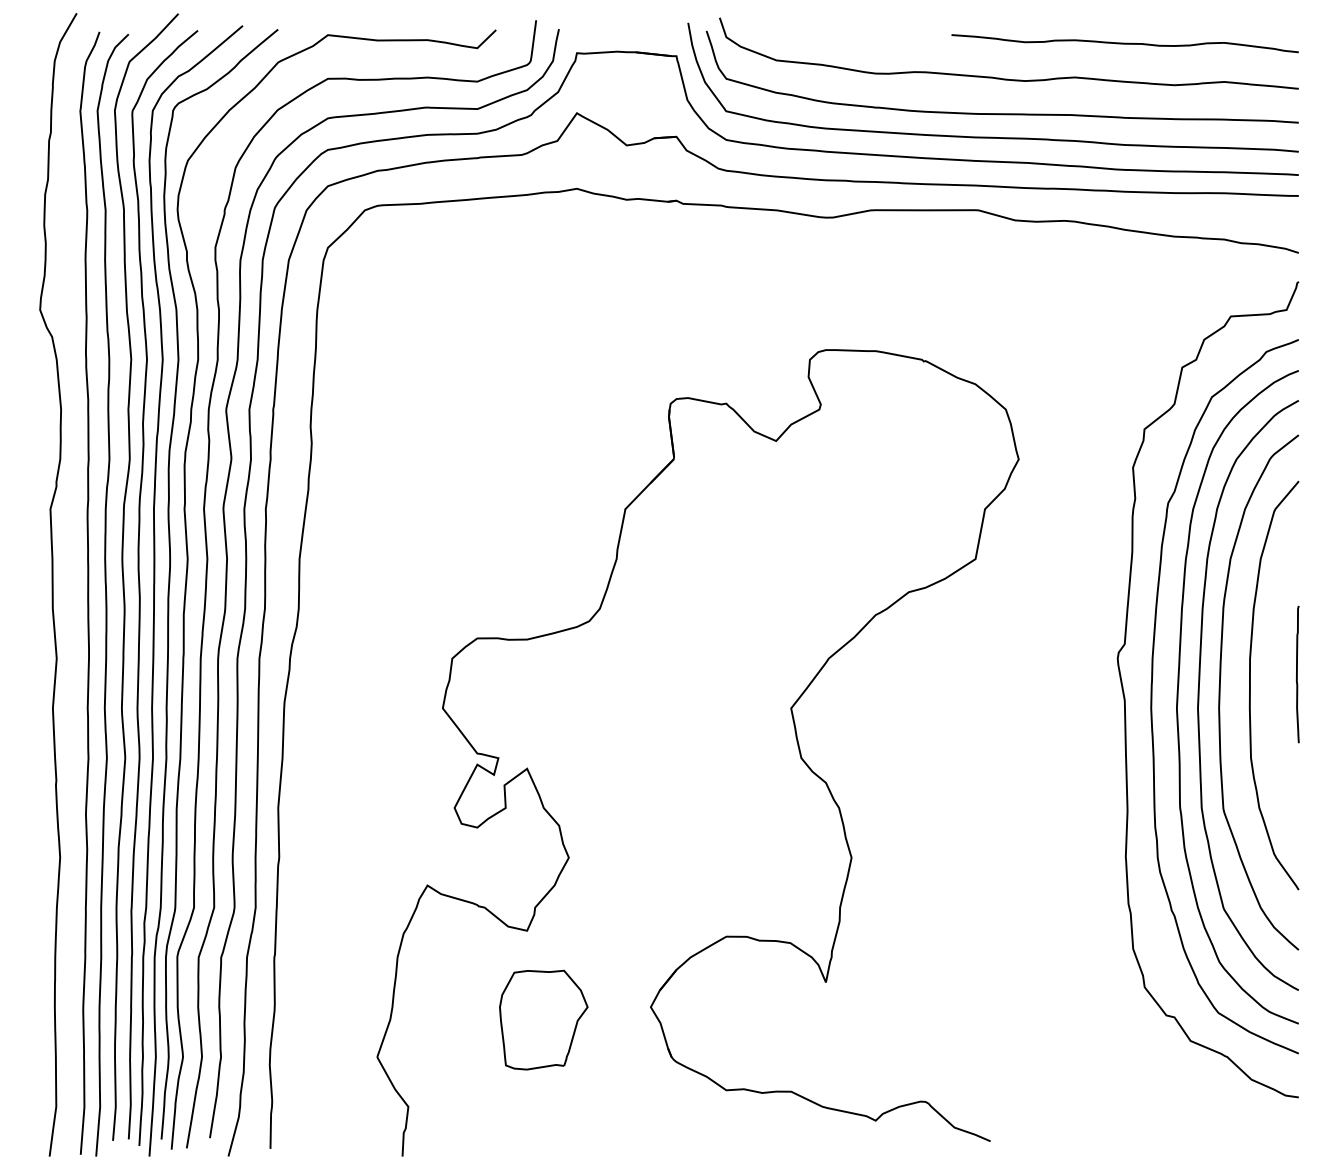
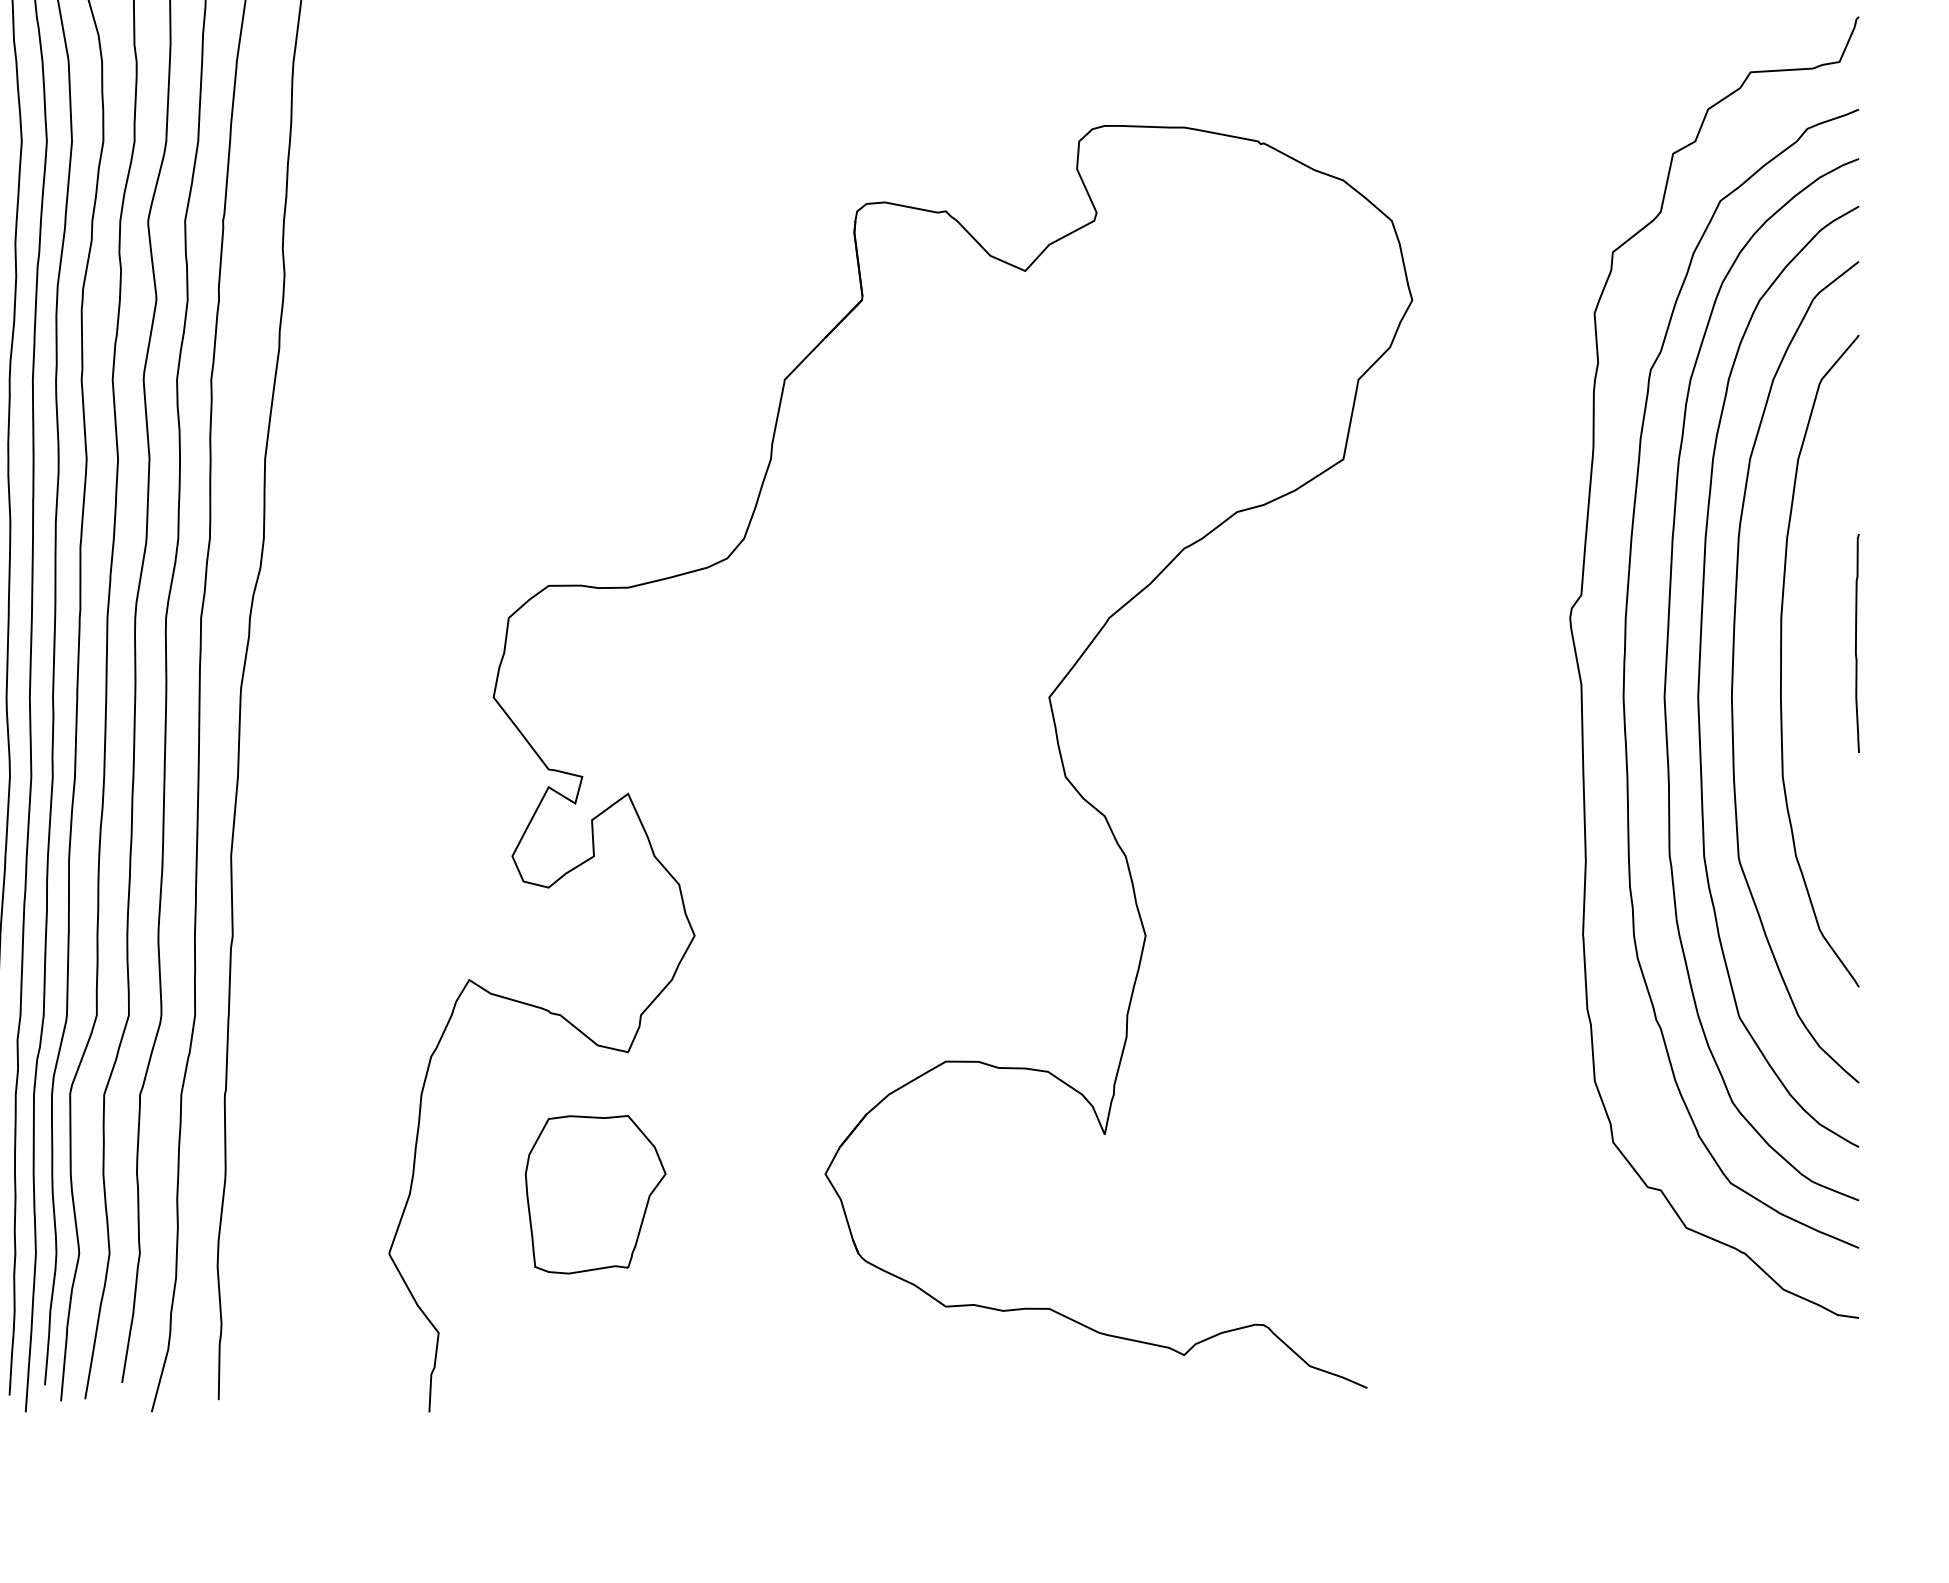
part: (543, 1019) -> (595, 1193), moved

